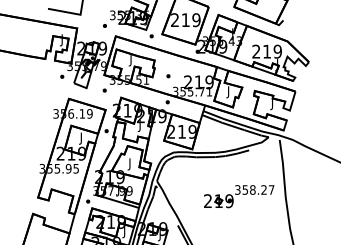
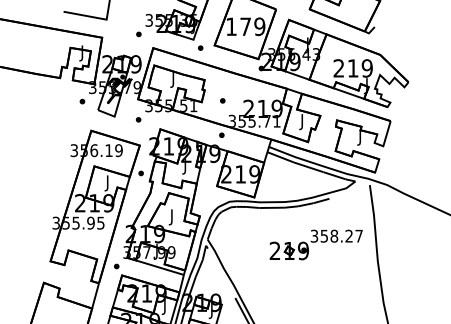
text: (180, 19) -> (238, 26), 219 -> 179
part: (238, 196) -> (315, 244), moved

